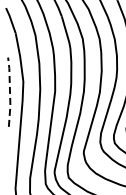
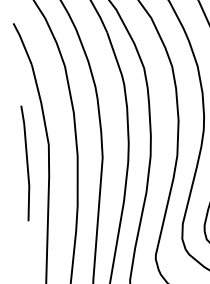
line: (10, 92) -> (28, 163), dashed -> solid

